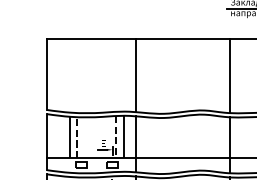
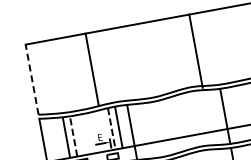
line: (46, 74) -> (31, 79), solid -> dashed
line: (135, 75) -> (91, 69), moved
line: (230, 75) -> (196, 50), moved

